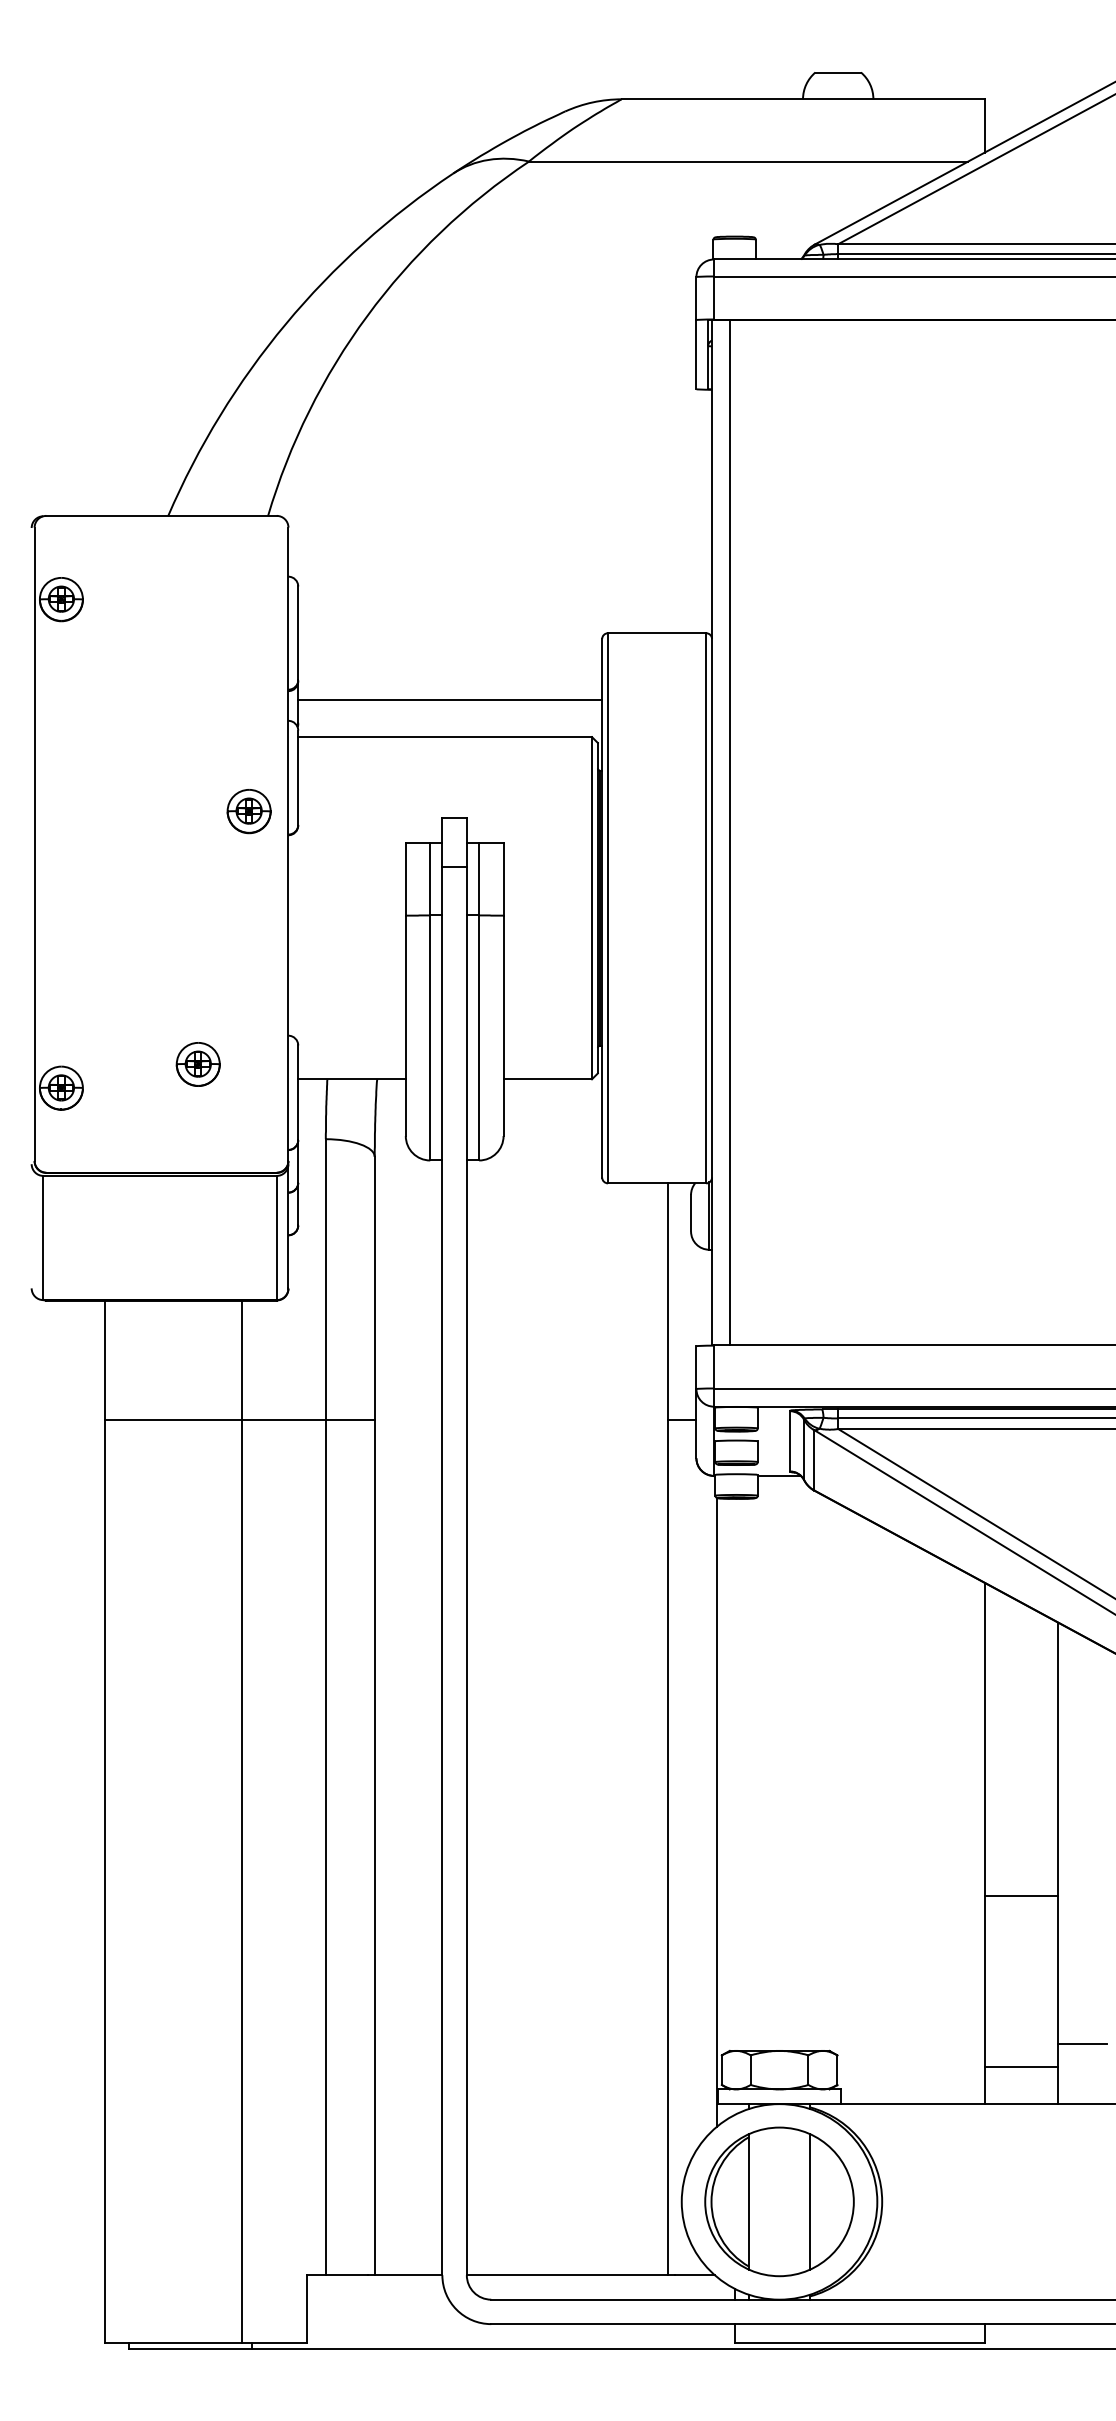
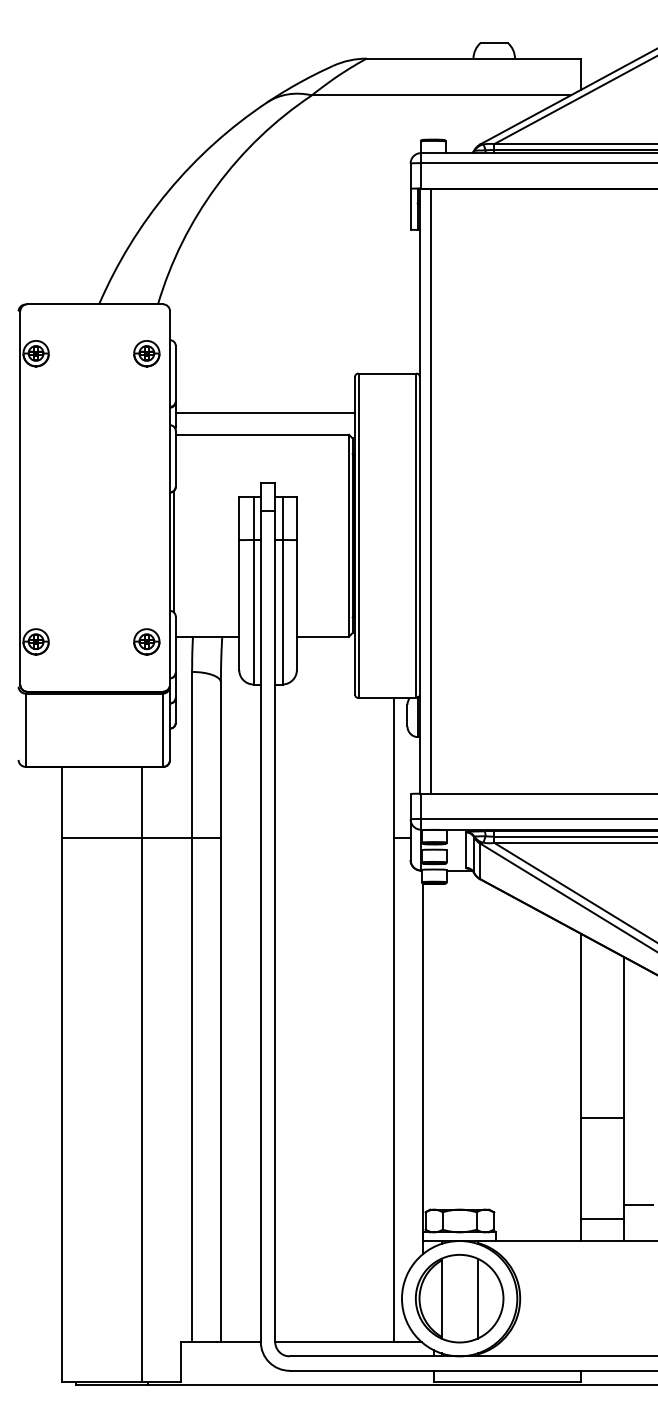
part: (248, 811) -> (146, 353), moved
line: (294, 934) -> (173, 551), added
part: (197, 1063) -> (146, 641), moved

